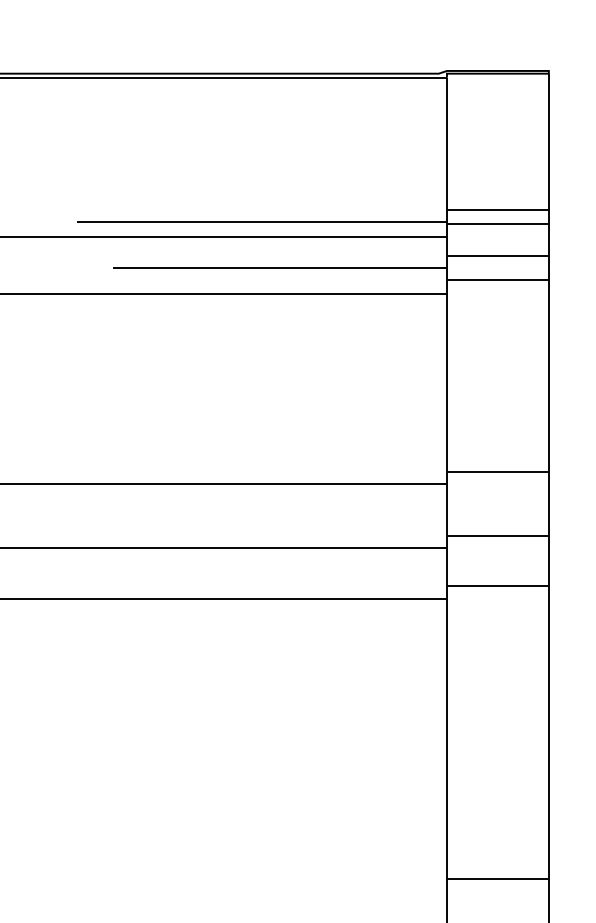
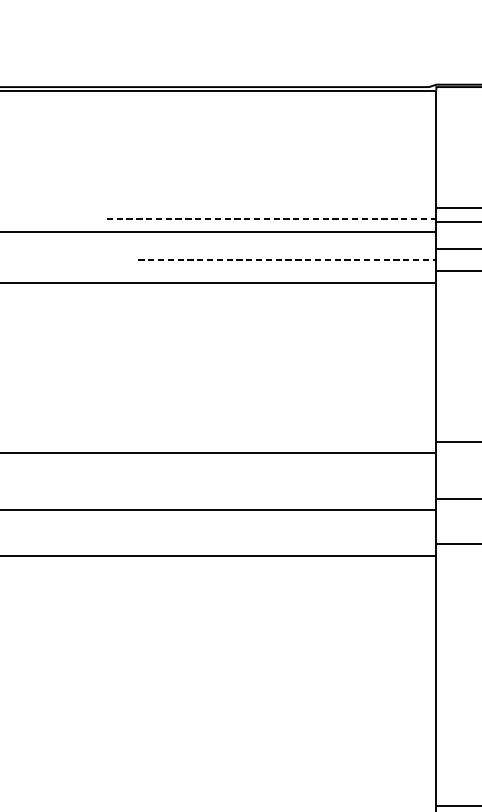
line: (262, 221) -> (271, 218), solid -> dashed
line: (280, 267) -> (287, 259), solid -> dashed

